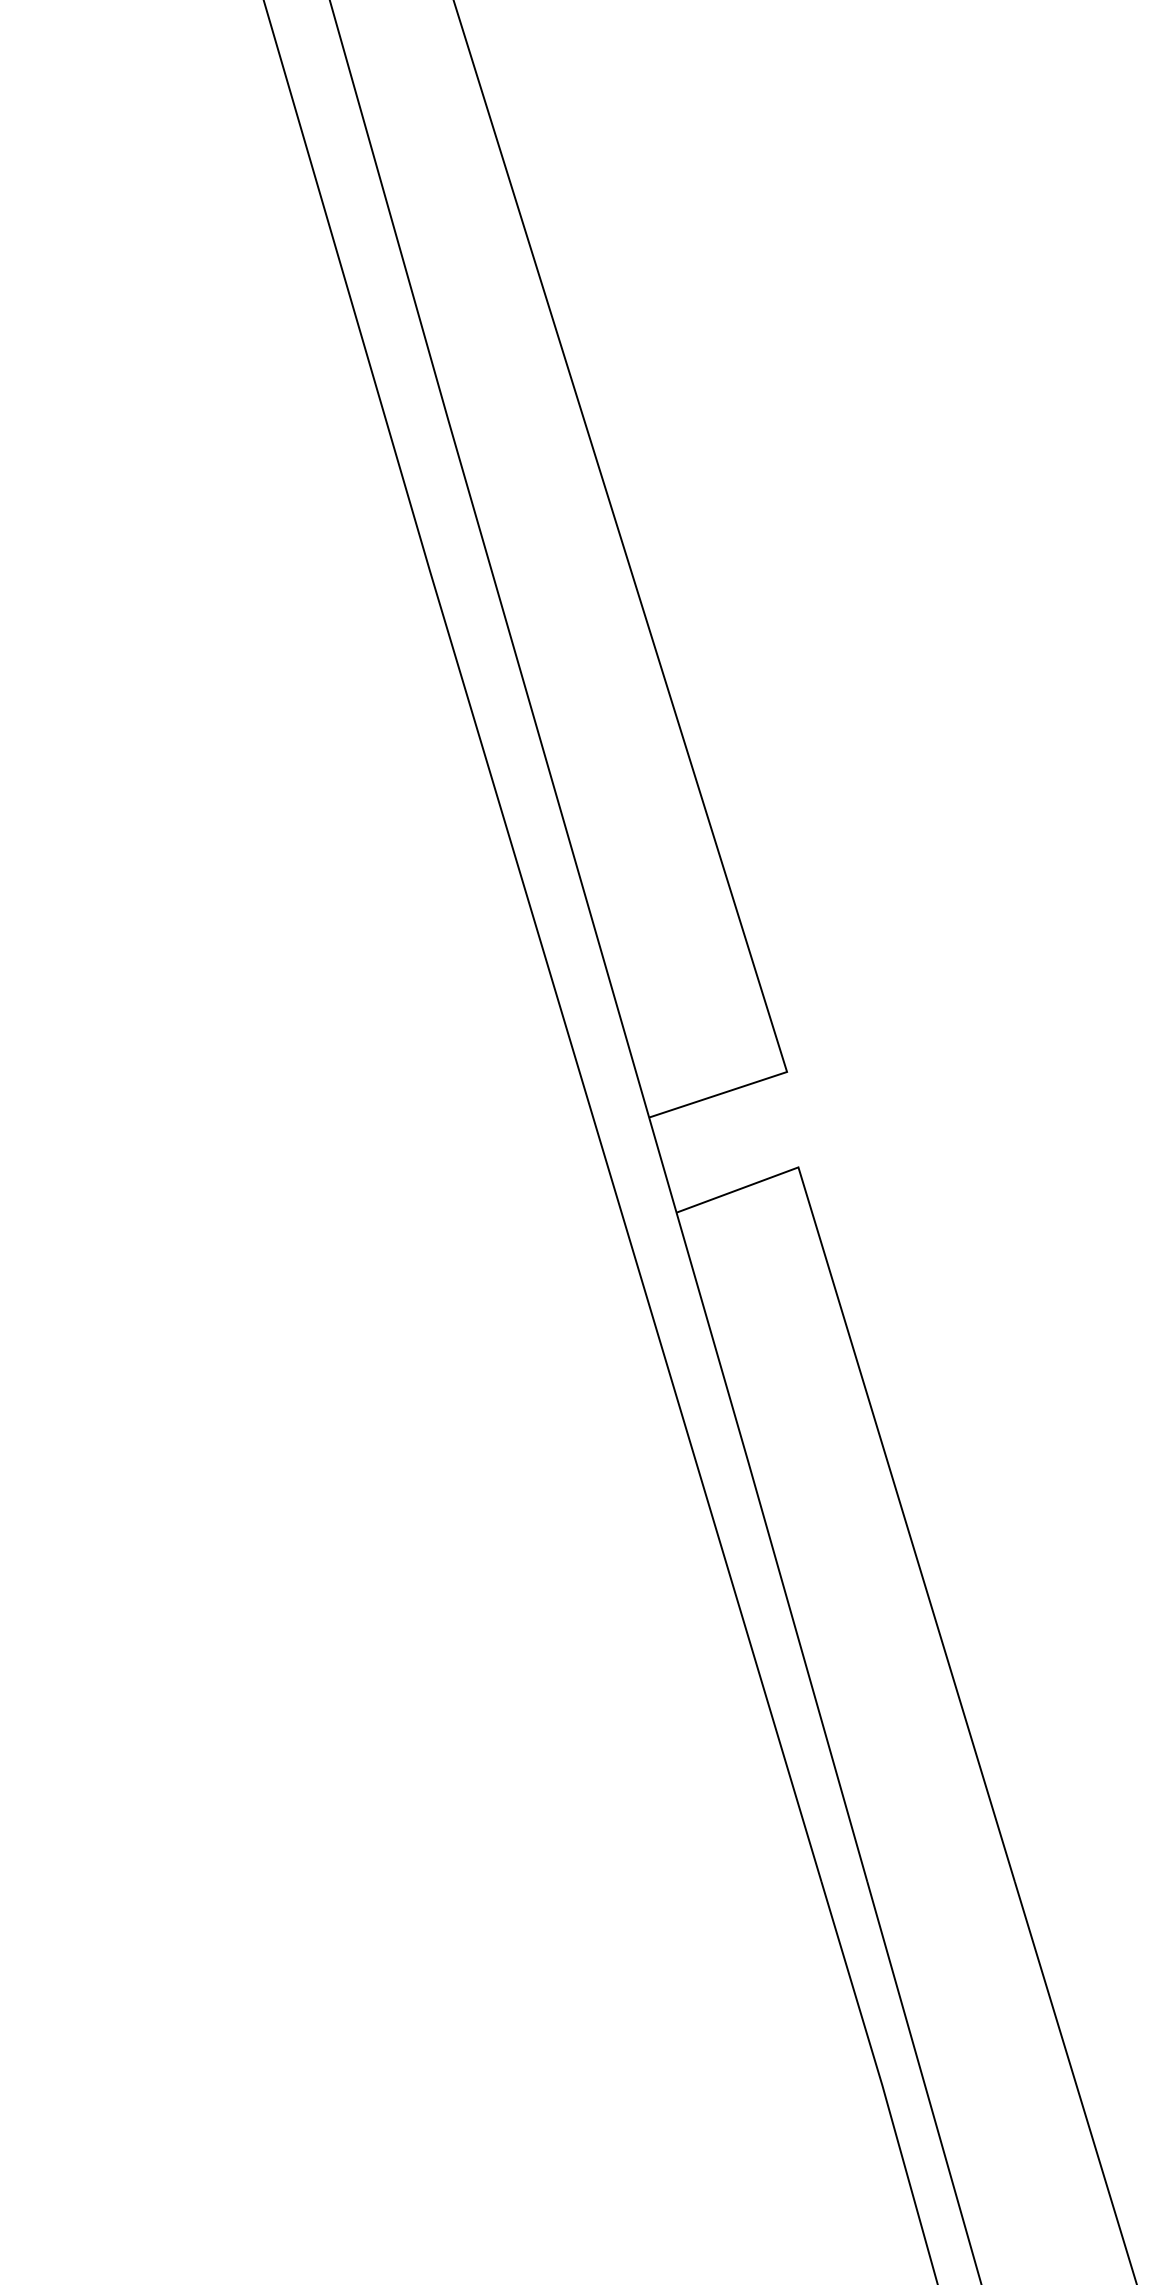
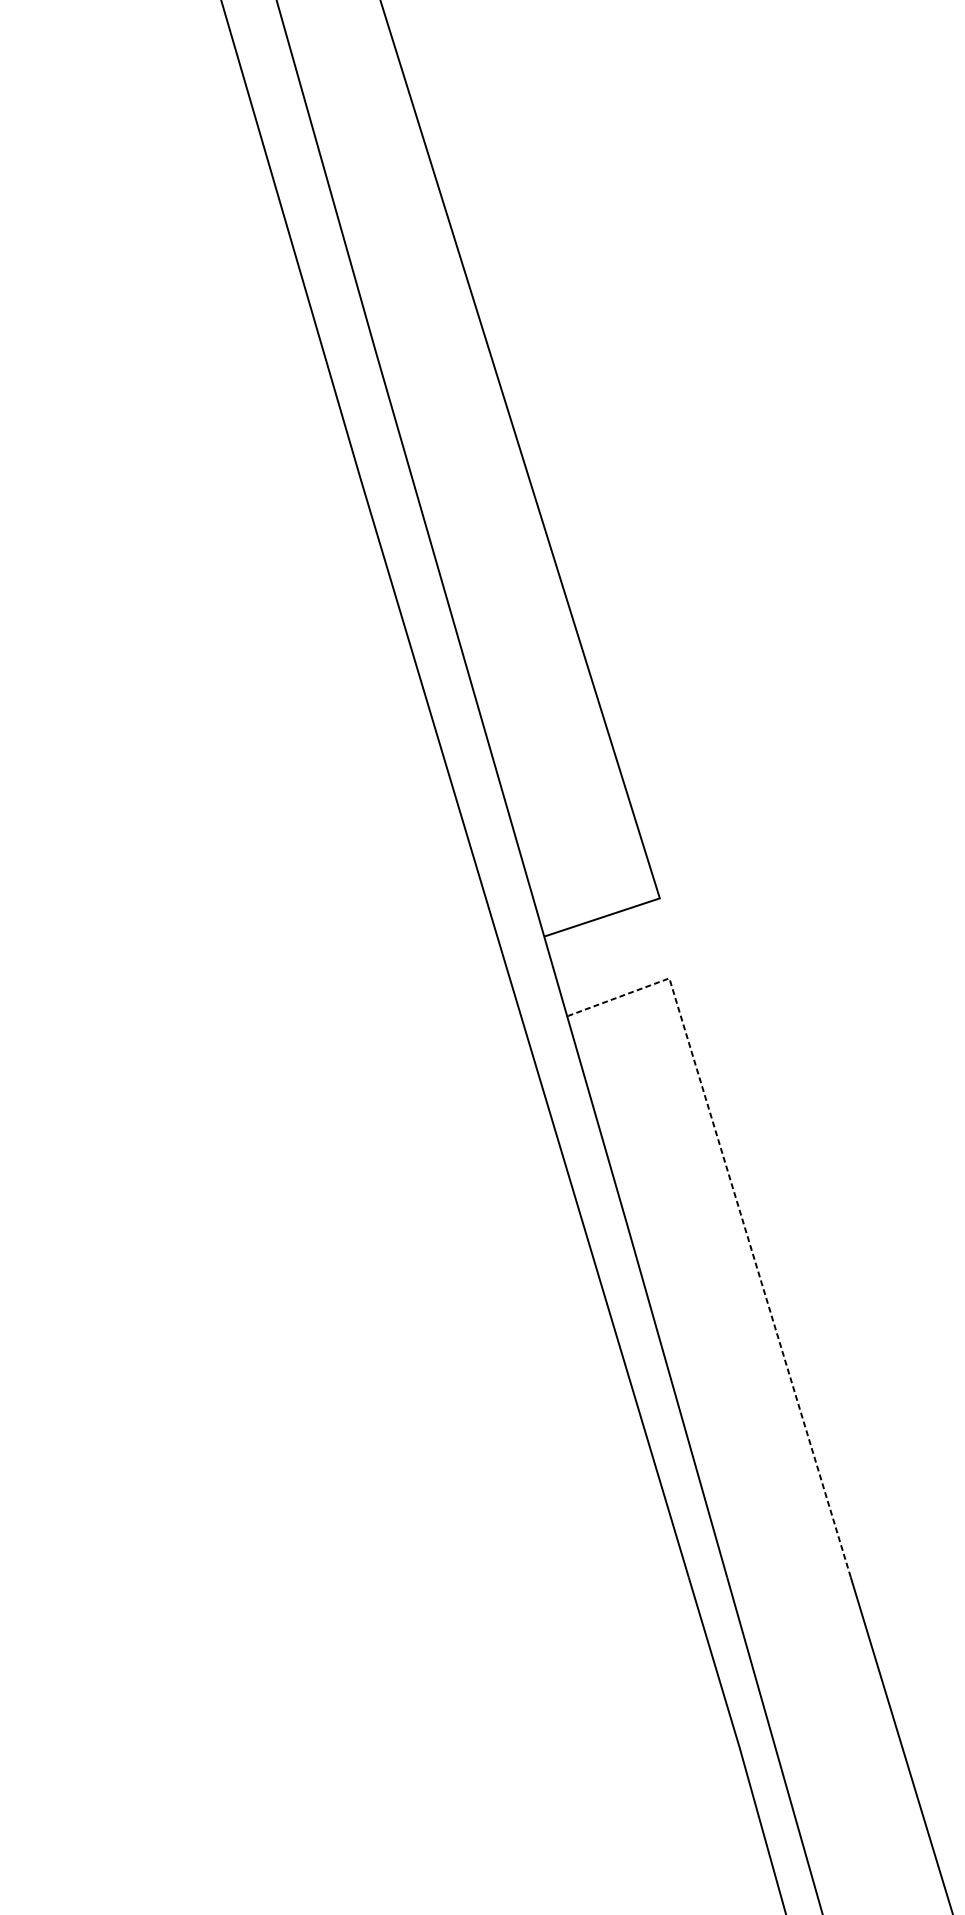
line: (887, 1461) -> (744, 1224), solid -> dashed

